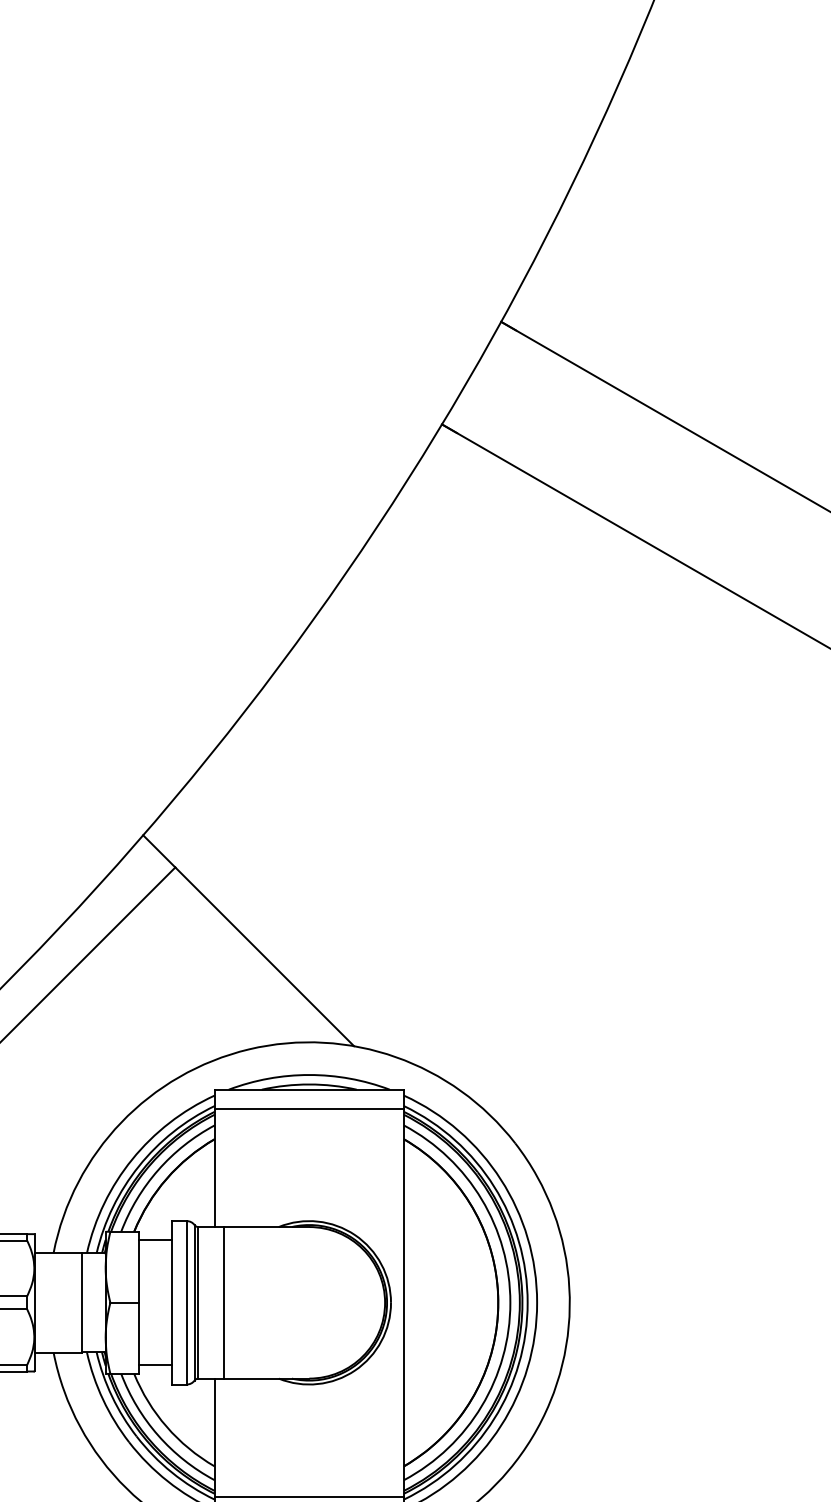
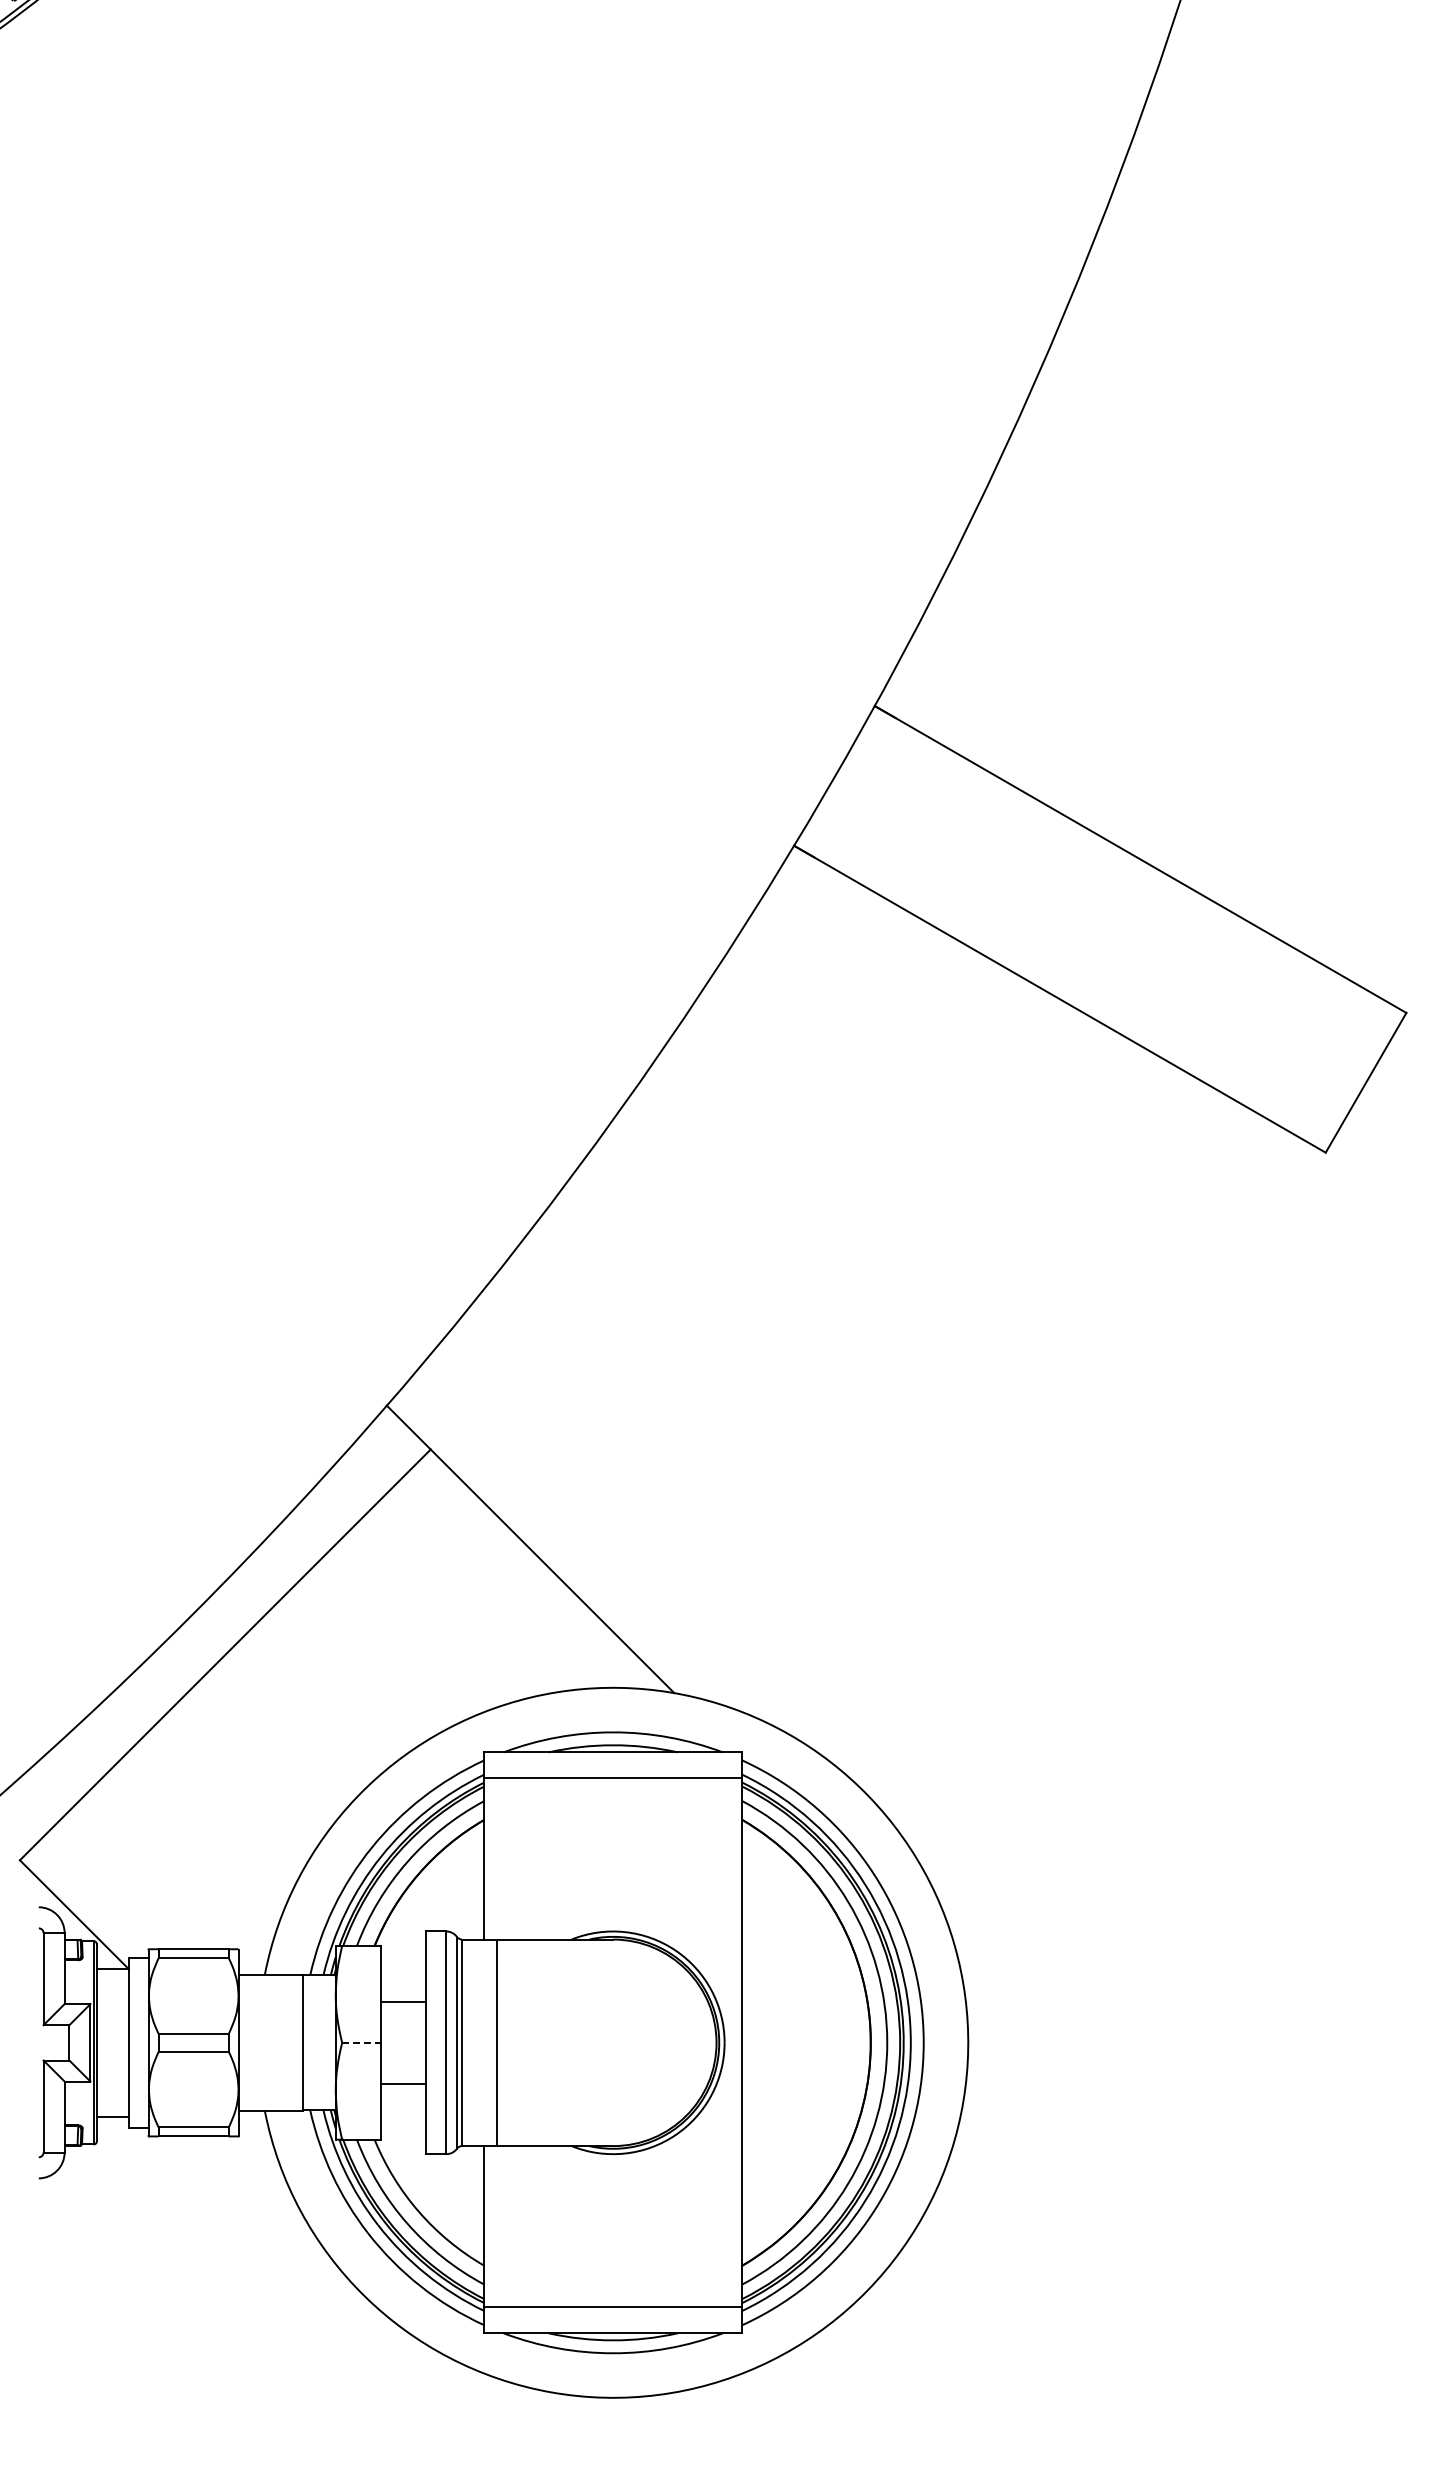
line: (155, 1240) -> (403, 2001), moved
line: (125, 1302) -> (362, 2042), solid -> dashed
line: (155, 1365) -> (403, 2084), moved

